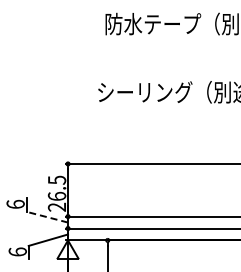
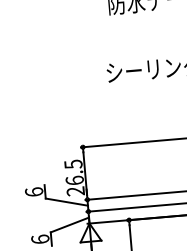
line: (46, 217) -> (66, 202), dashed -> solid

